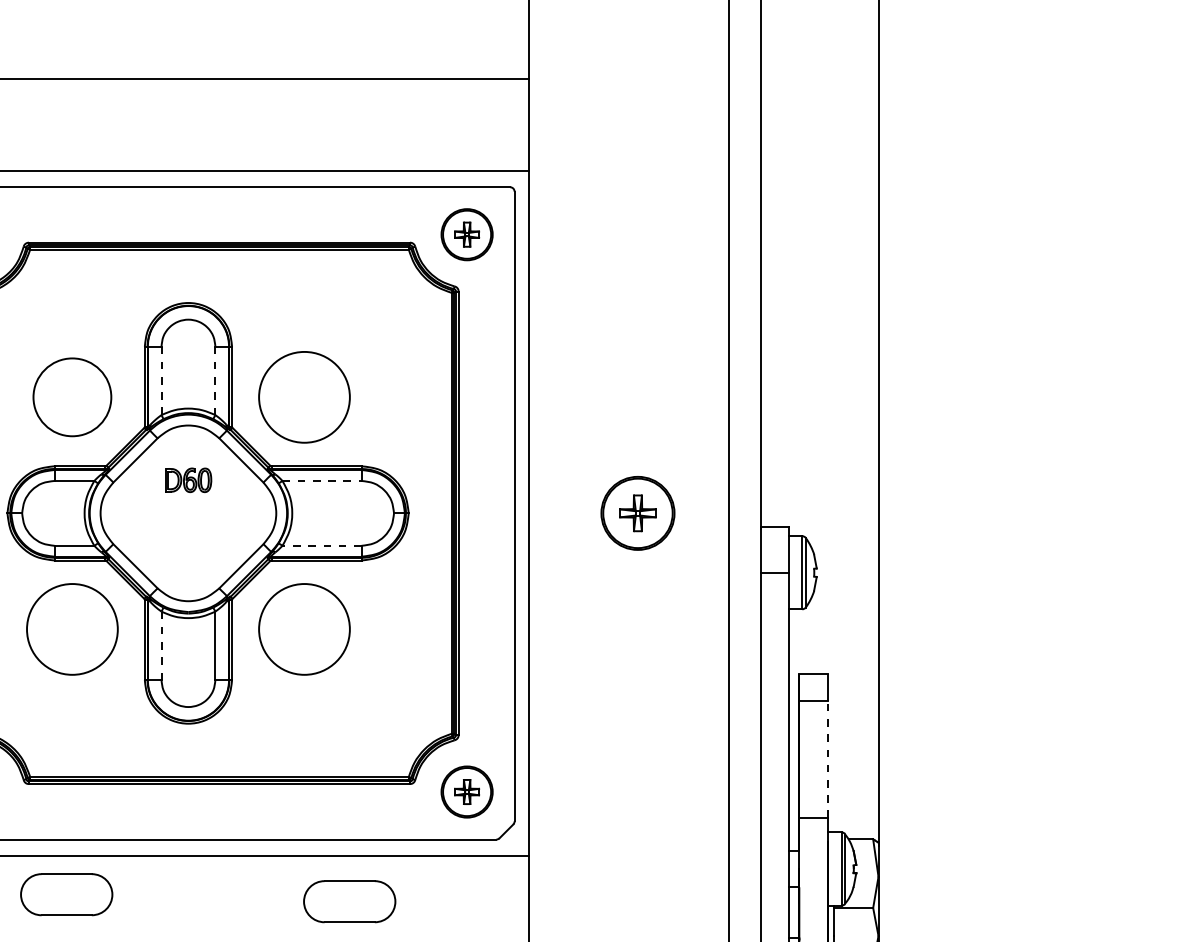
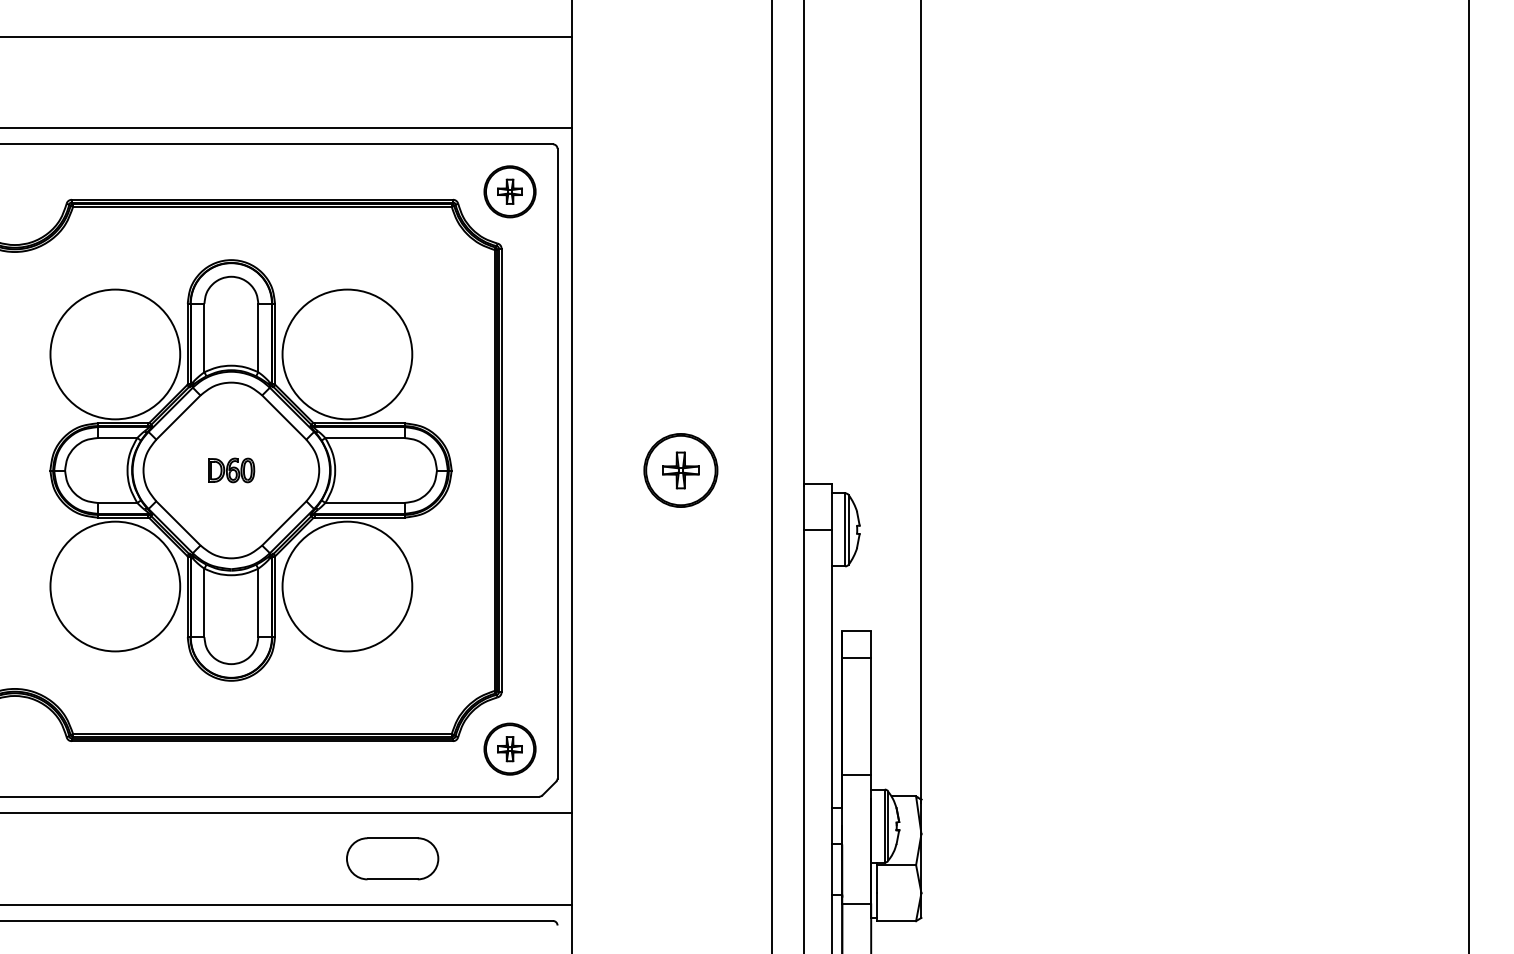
line: (161, 380) -> (204, 337), dashed -> solid
line: (215, 381) -> (258, 338), dashed -> solid
circle: (72, 397) -> (115, 354), size x1.67
circle: (304, 397) -> (347, 354), size x1.43
part: (188, 480) -> (231, 470), moved
line: (321, 481) -> (364, 438), dashed -> solid
line: (321, 545) -> (364, 502), dashed -> solid
circle: (72, 629) -> (115, 586), size x1.43
circle: (304, 629) -> (347, 586), size x1.43
line: (161, 645) -> (204, 602), dashed -> solid
line: (828, 759) -> (871, 716), dashed -> solid
part: (66, 894) -> (109, 851), removed

